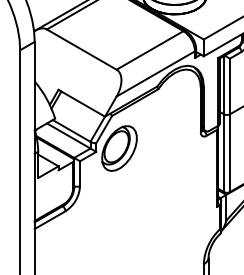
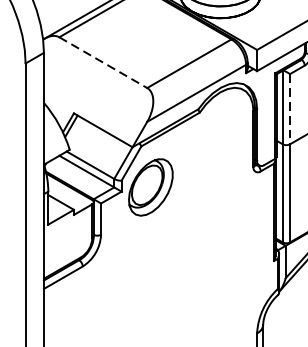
line: (82, 49) -> (104, 62), solid -> dashed
line: (229, 86) -> (289, 109), solid -> dashed

